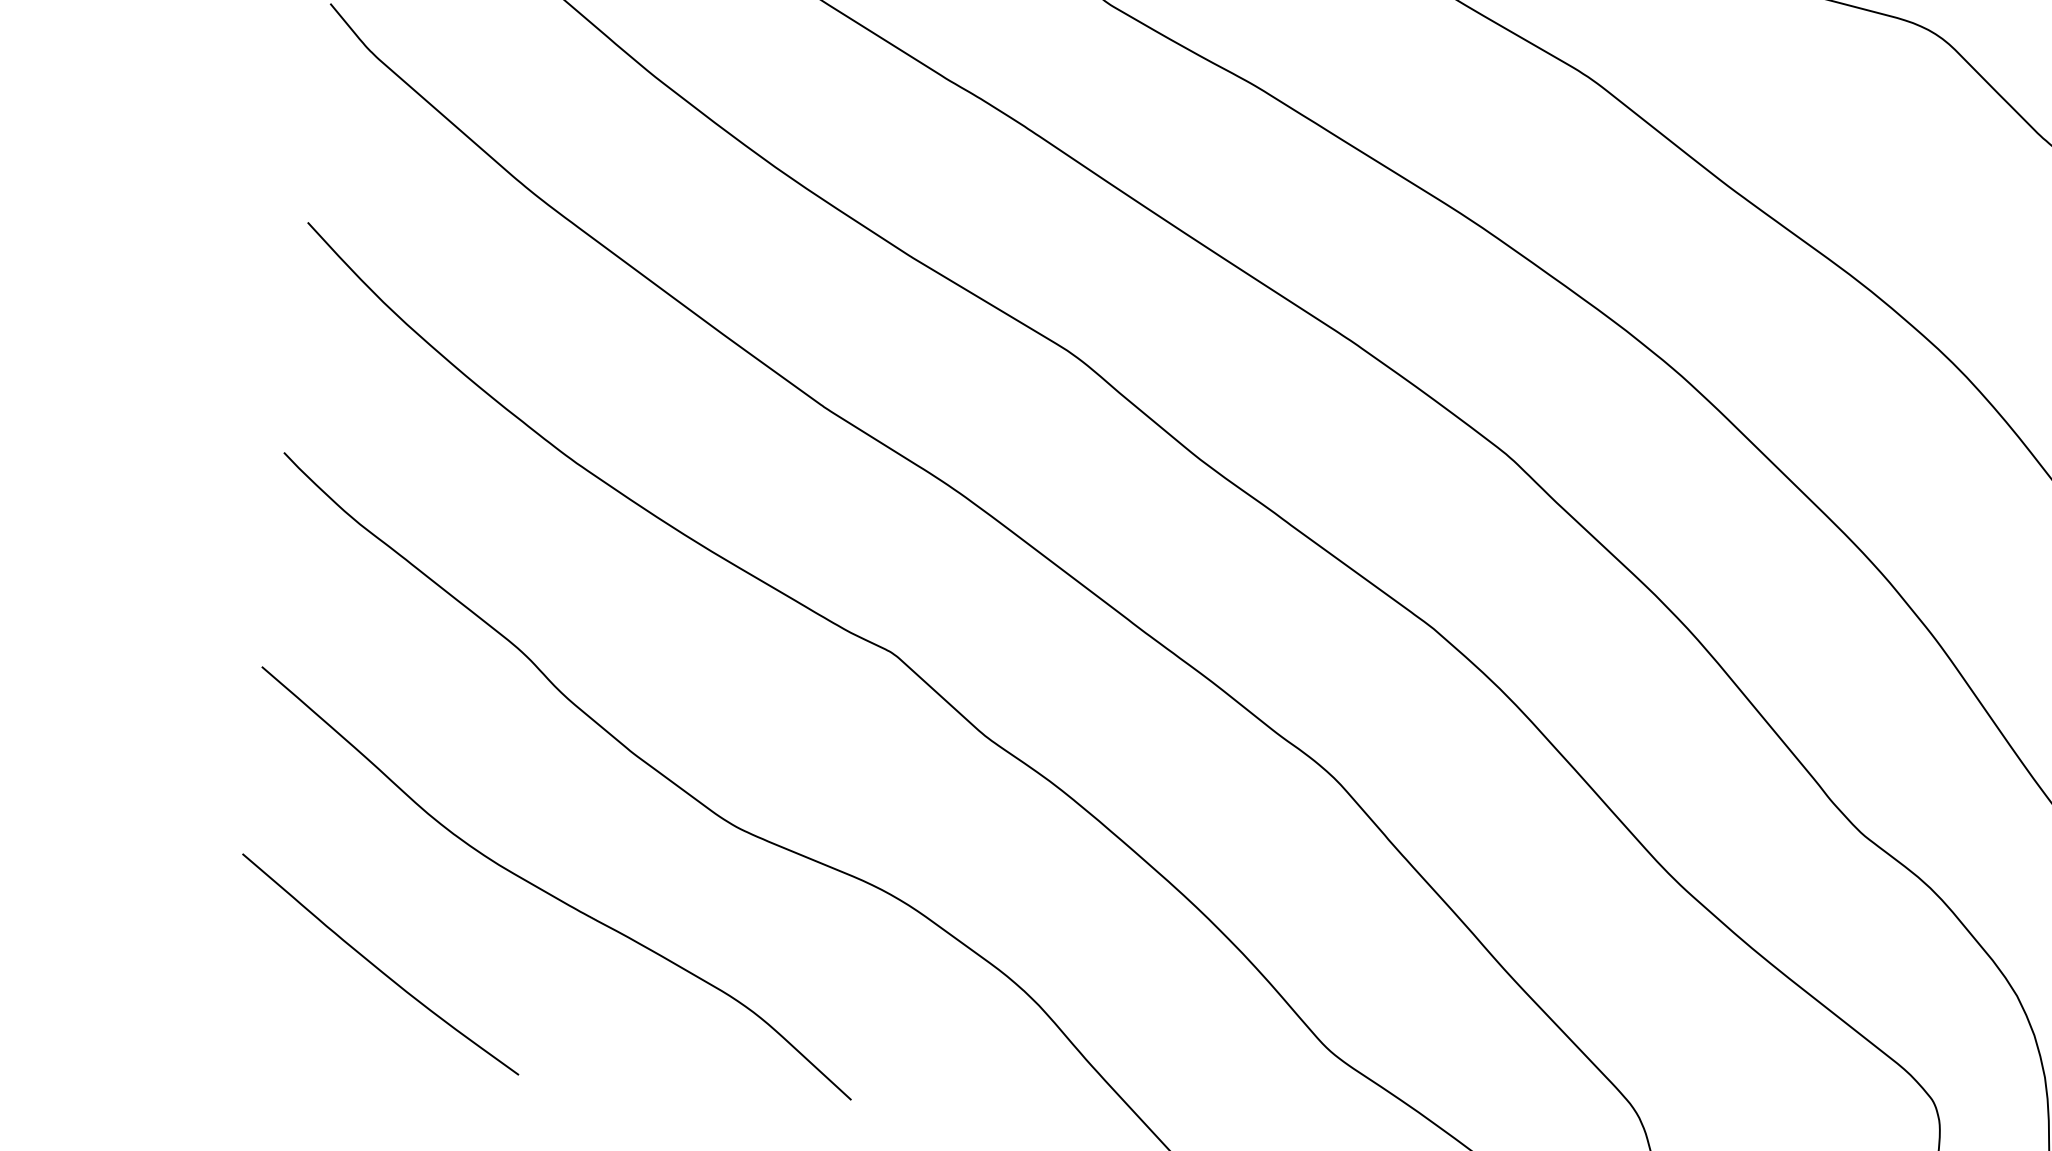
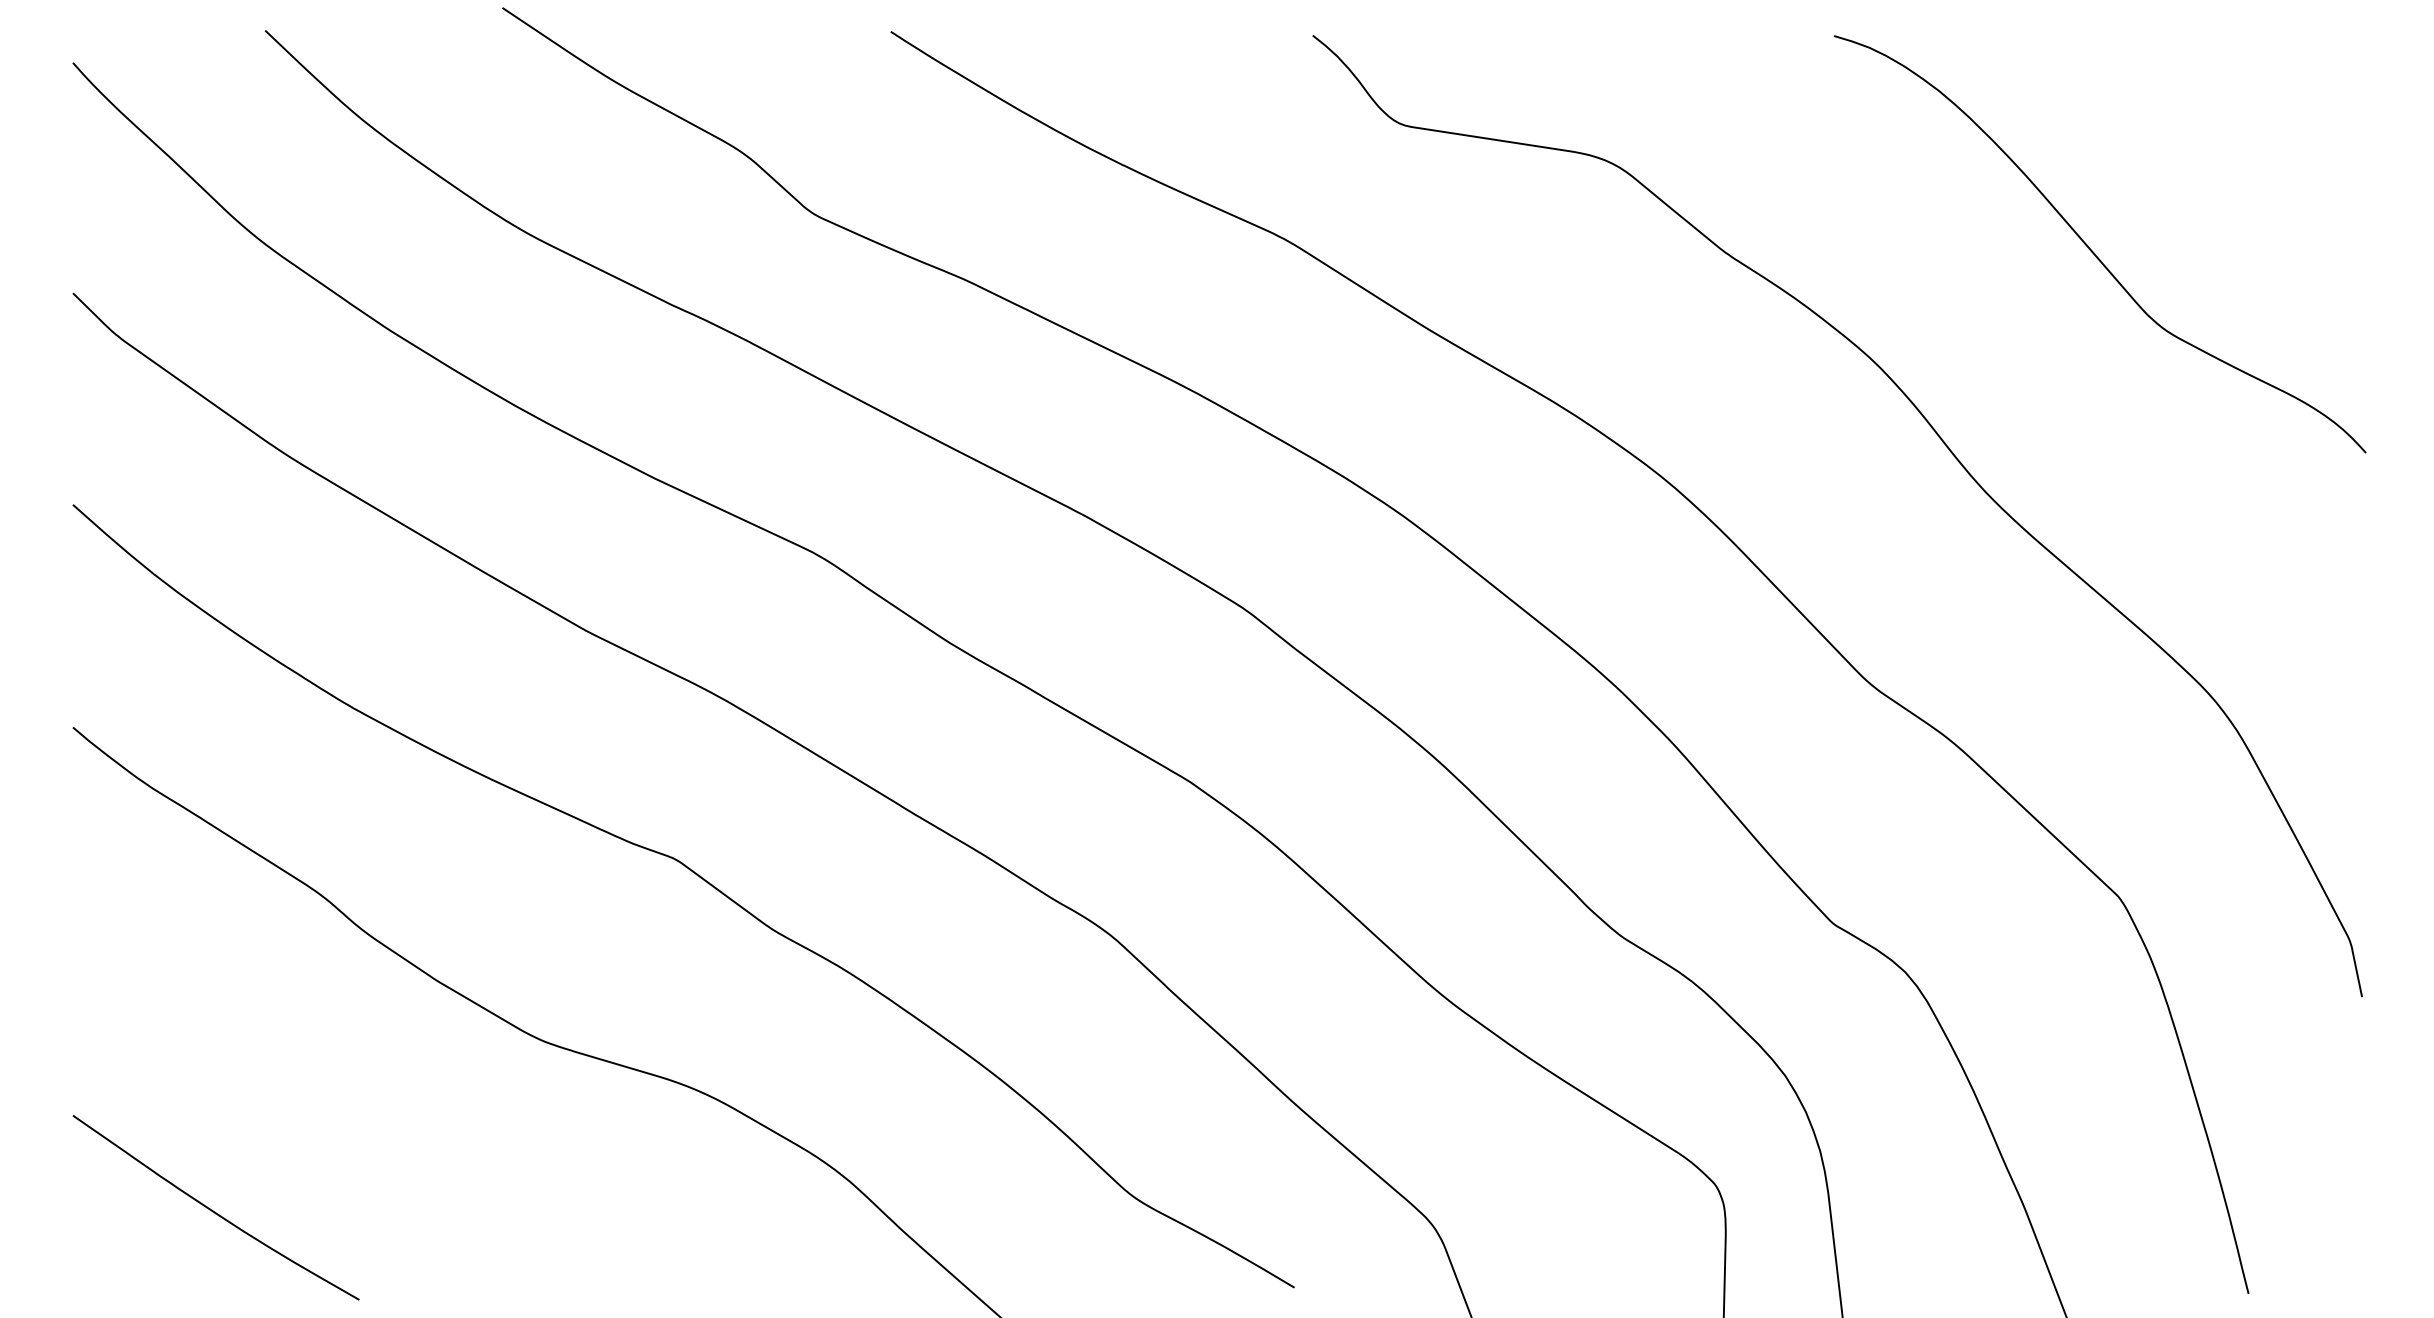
curve: (549, 892) -> (370, 1122), removed

